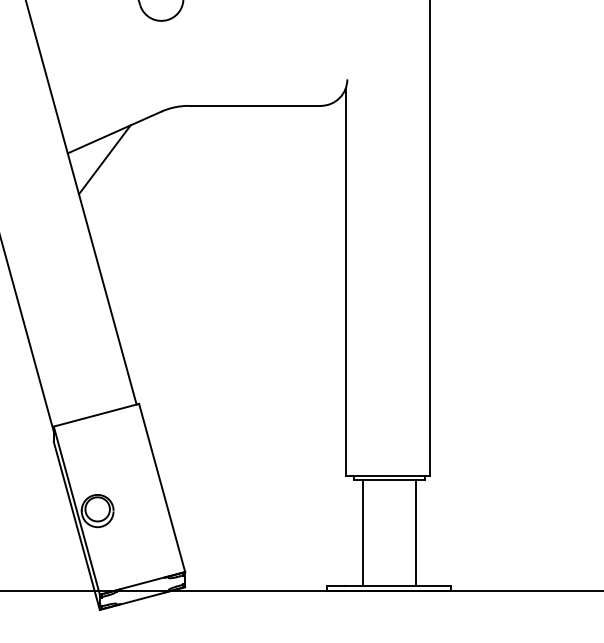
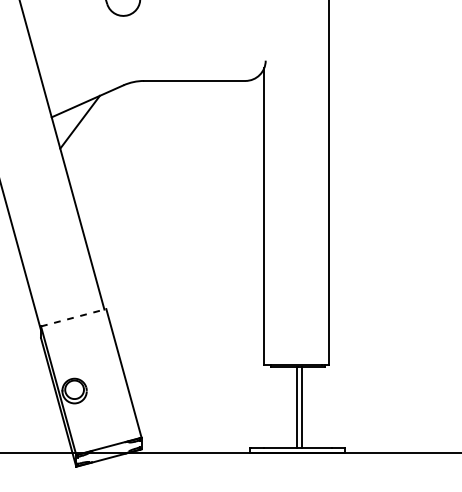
line: (96, 415) -> (73, 317), solid -> dashed
line: (362, 533) -> (301, 408), moved
line: (416, 533) -> (297, 408), moved

